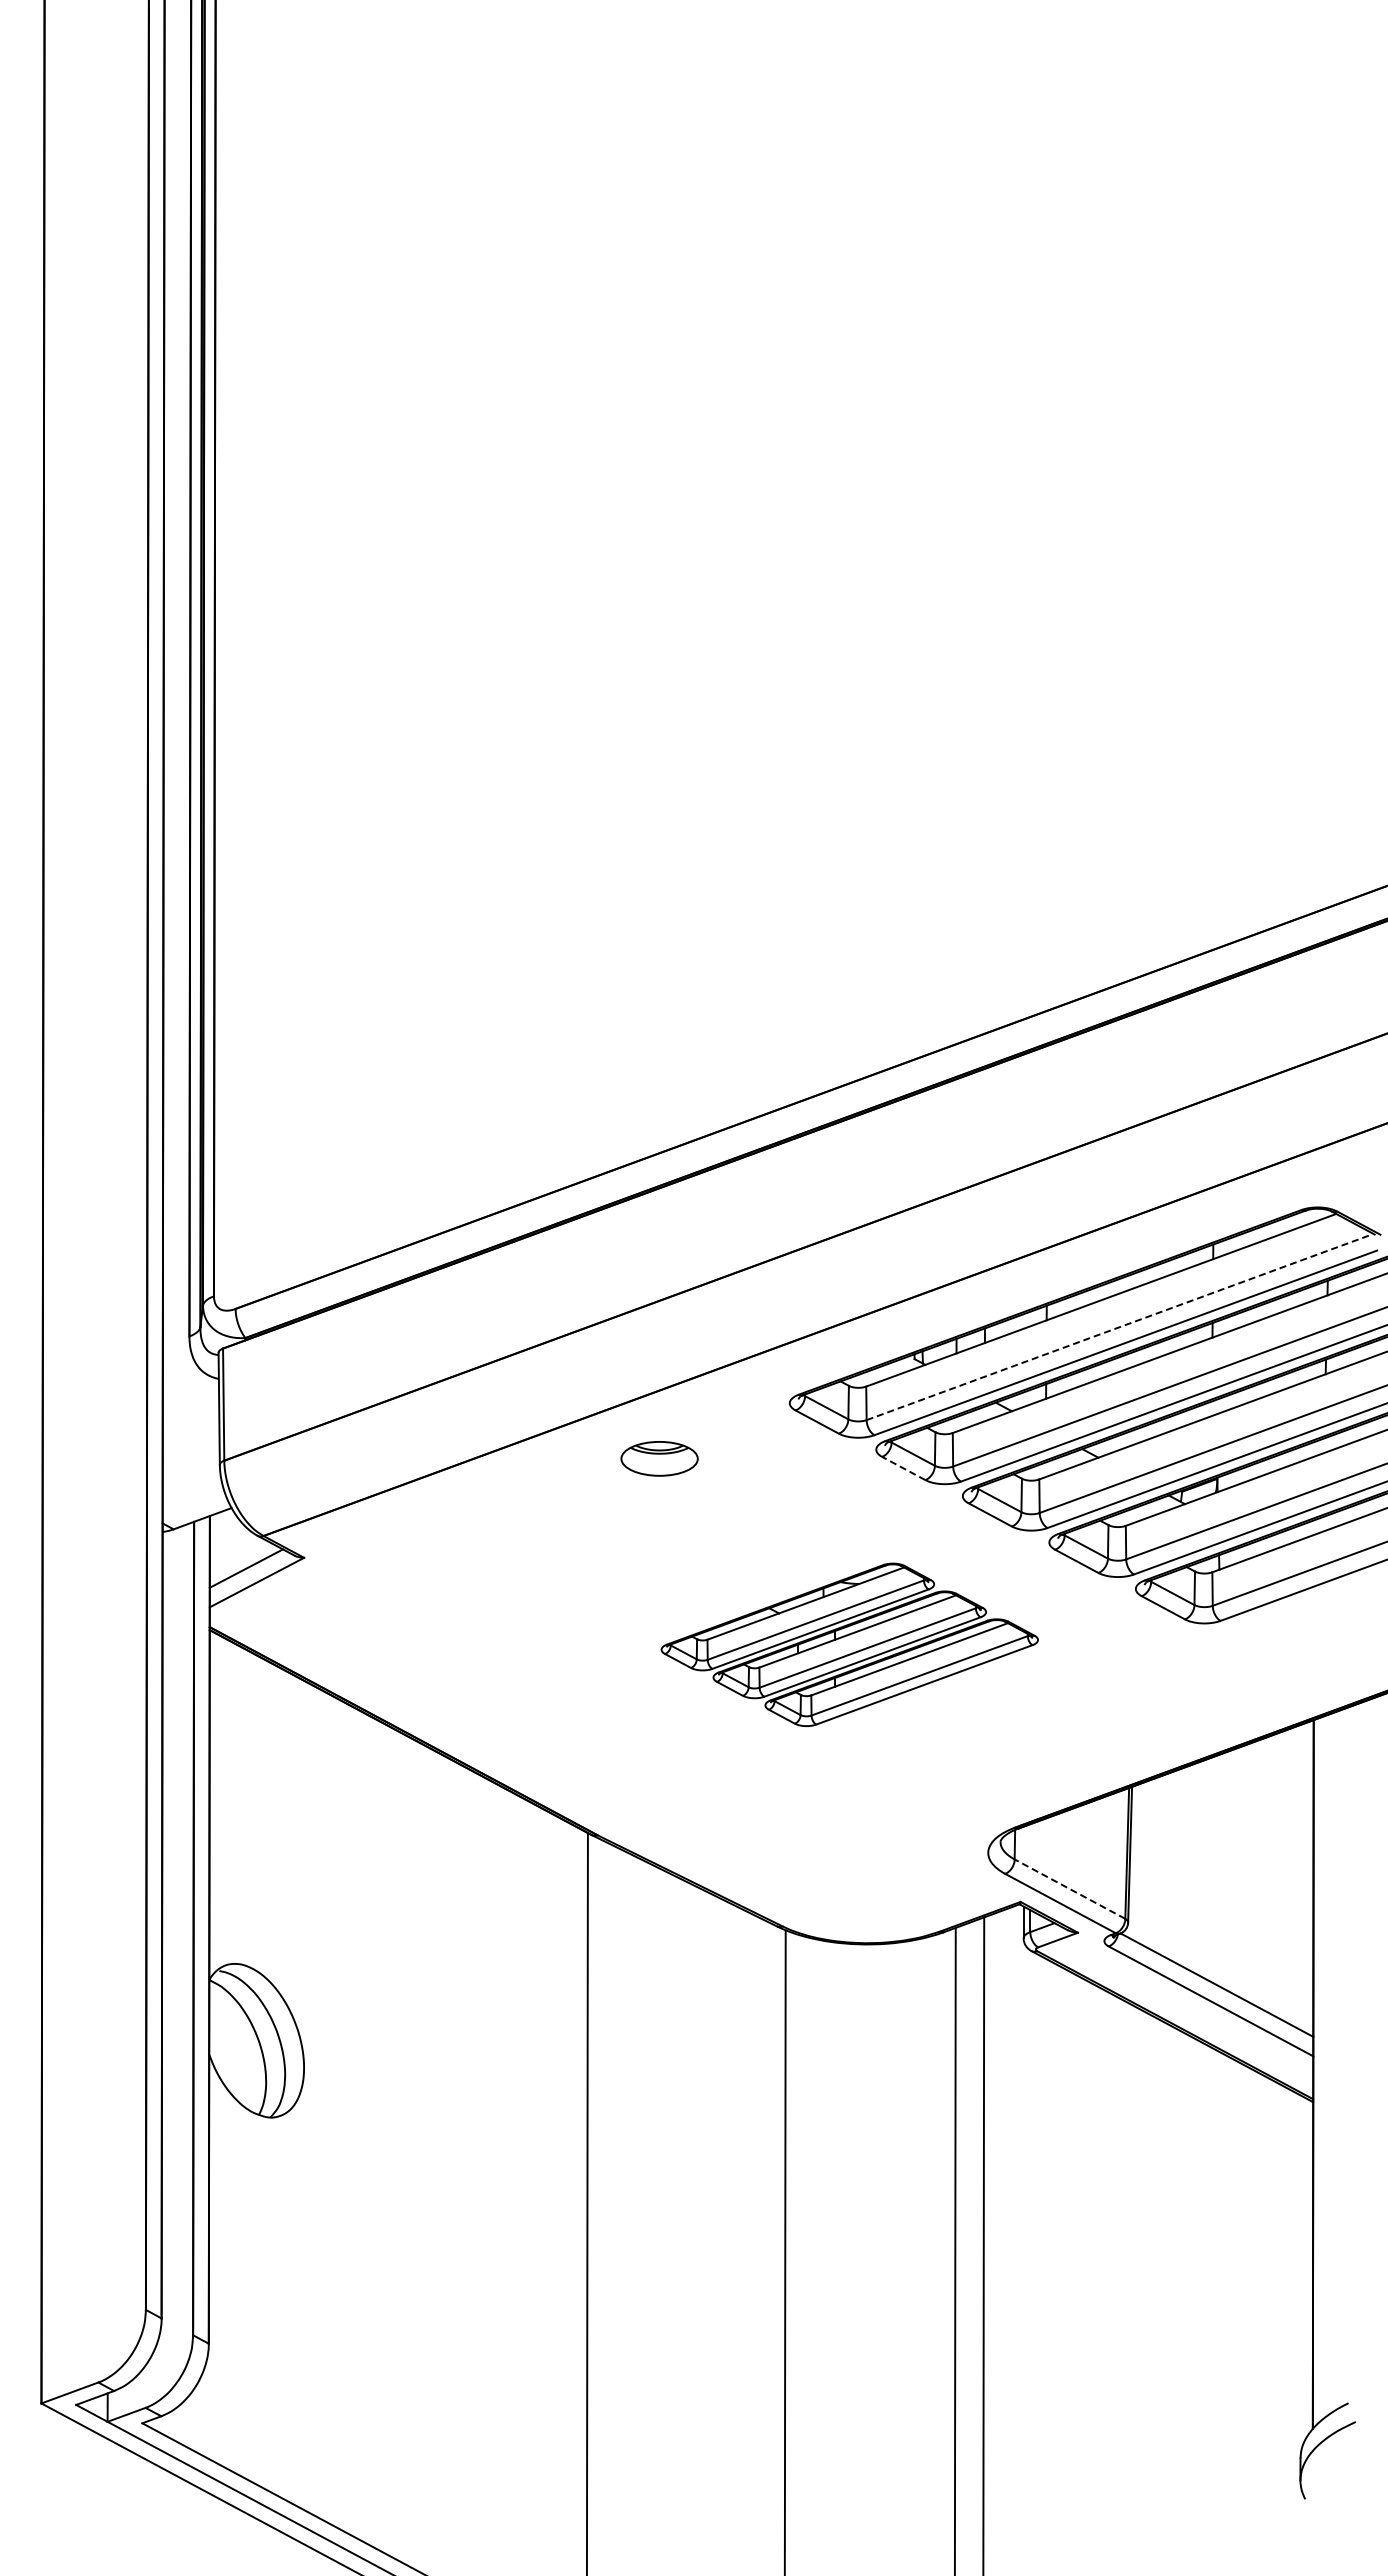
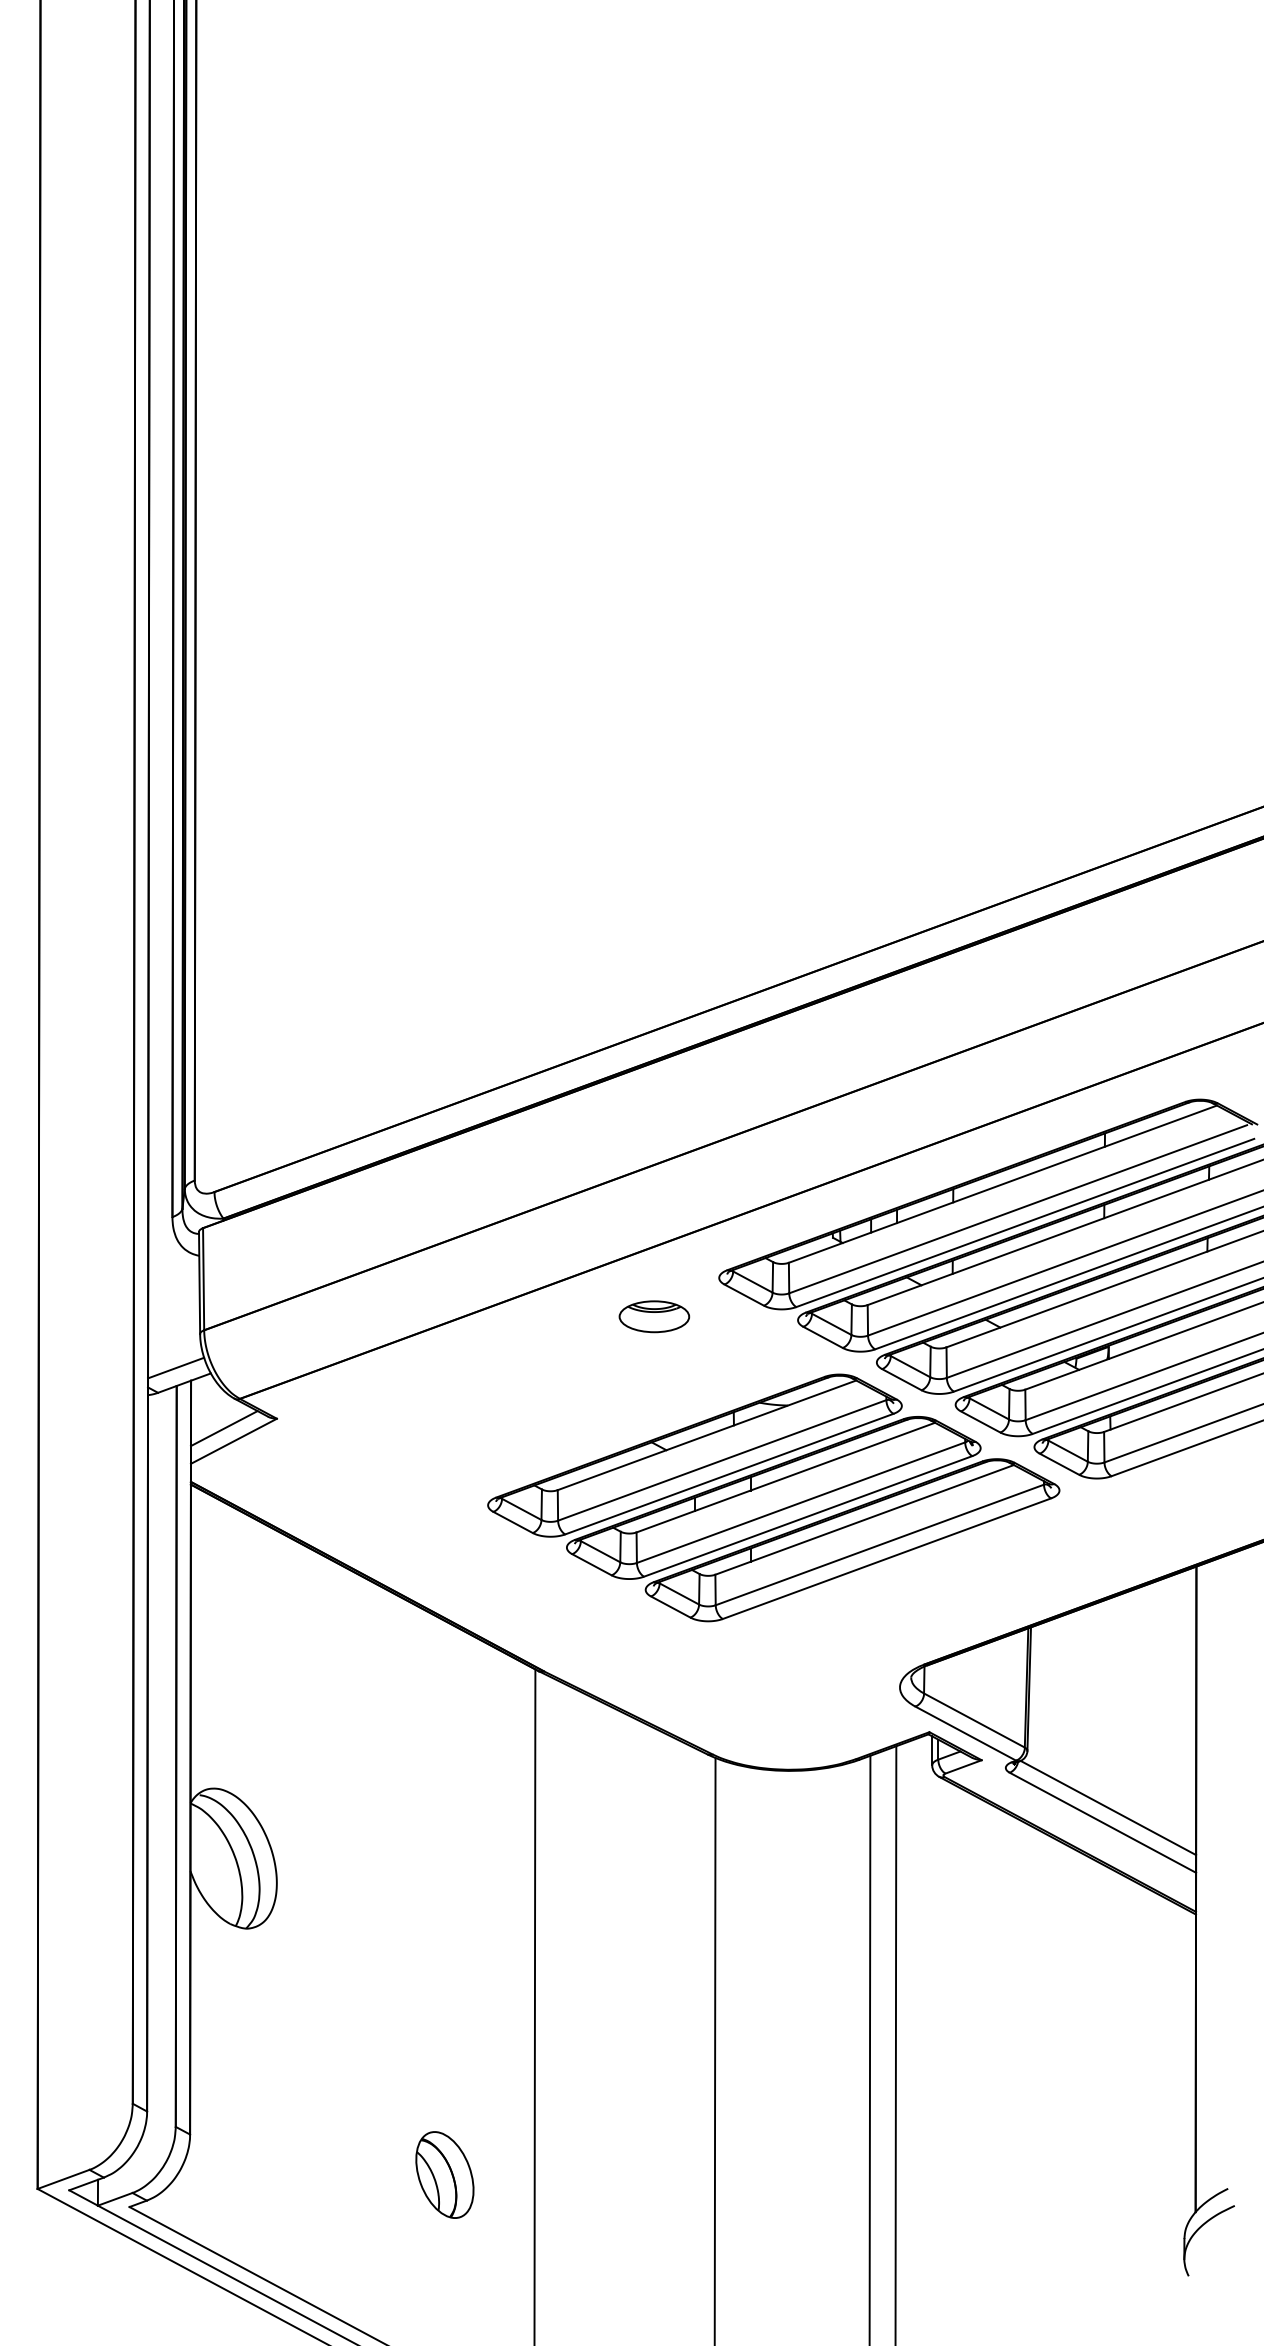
line: (1117, 1327) -> (1017, 1208), dashed -> solid
part: (659, 1458) -> (654, 1316), moved
line: (903, 1468) -> (822, 1337), dashed -> solid
line: (193, 1501) -> (176, 1367), added
part: (849, 1644) -> (773, 1497), size x1.67
line: (1069, 1889) -> (974, 1720), dashed -> solid
part: (488, 2388) -> (444, 2175), added

